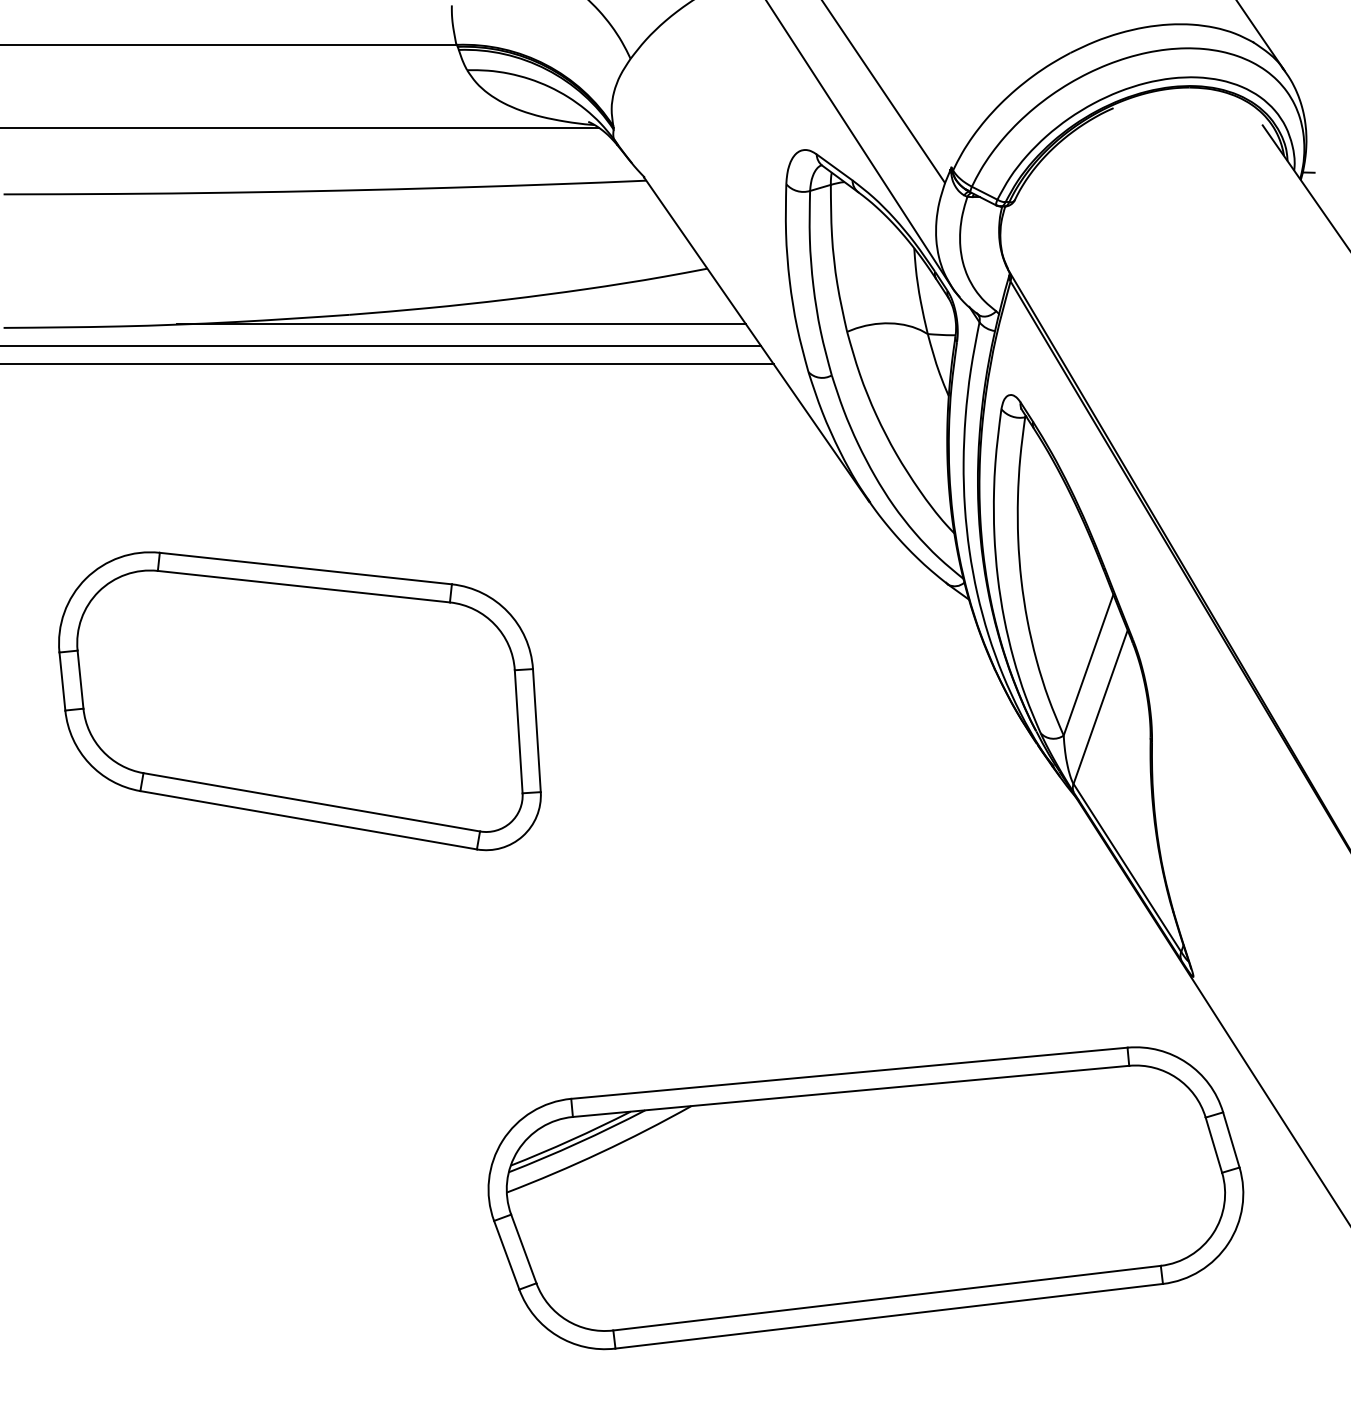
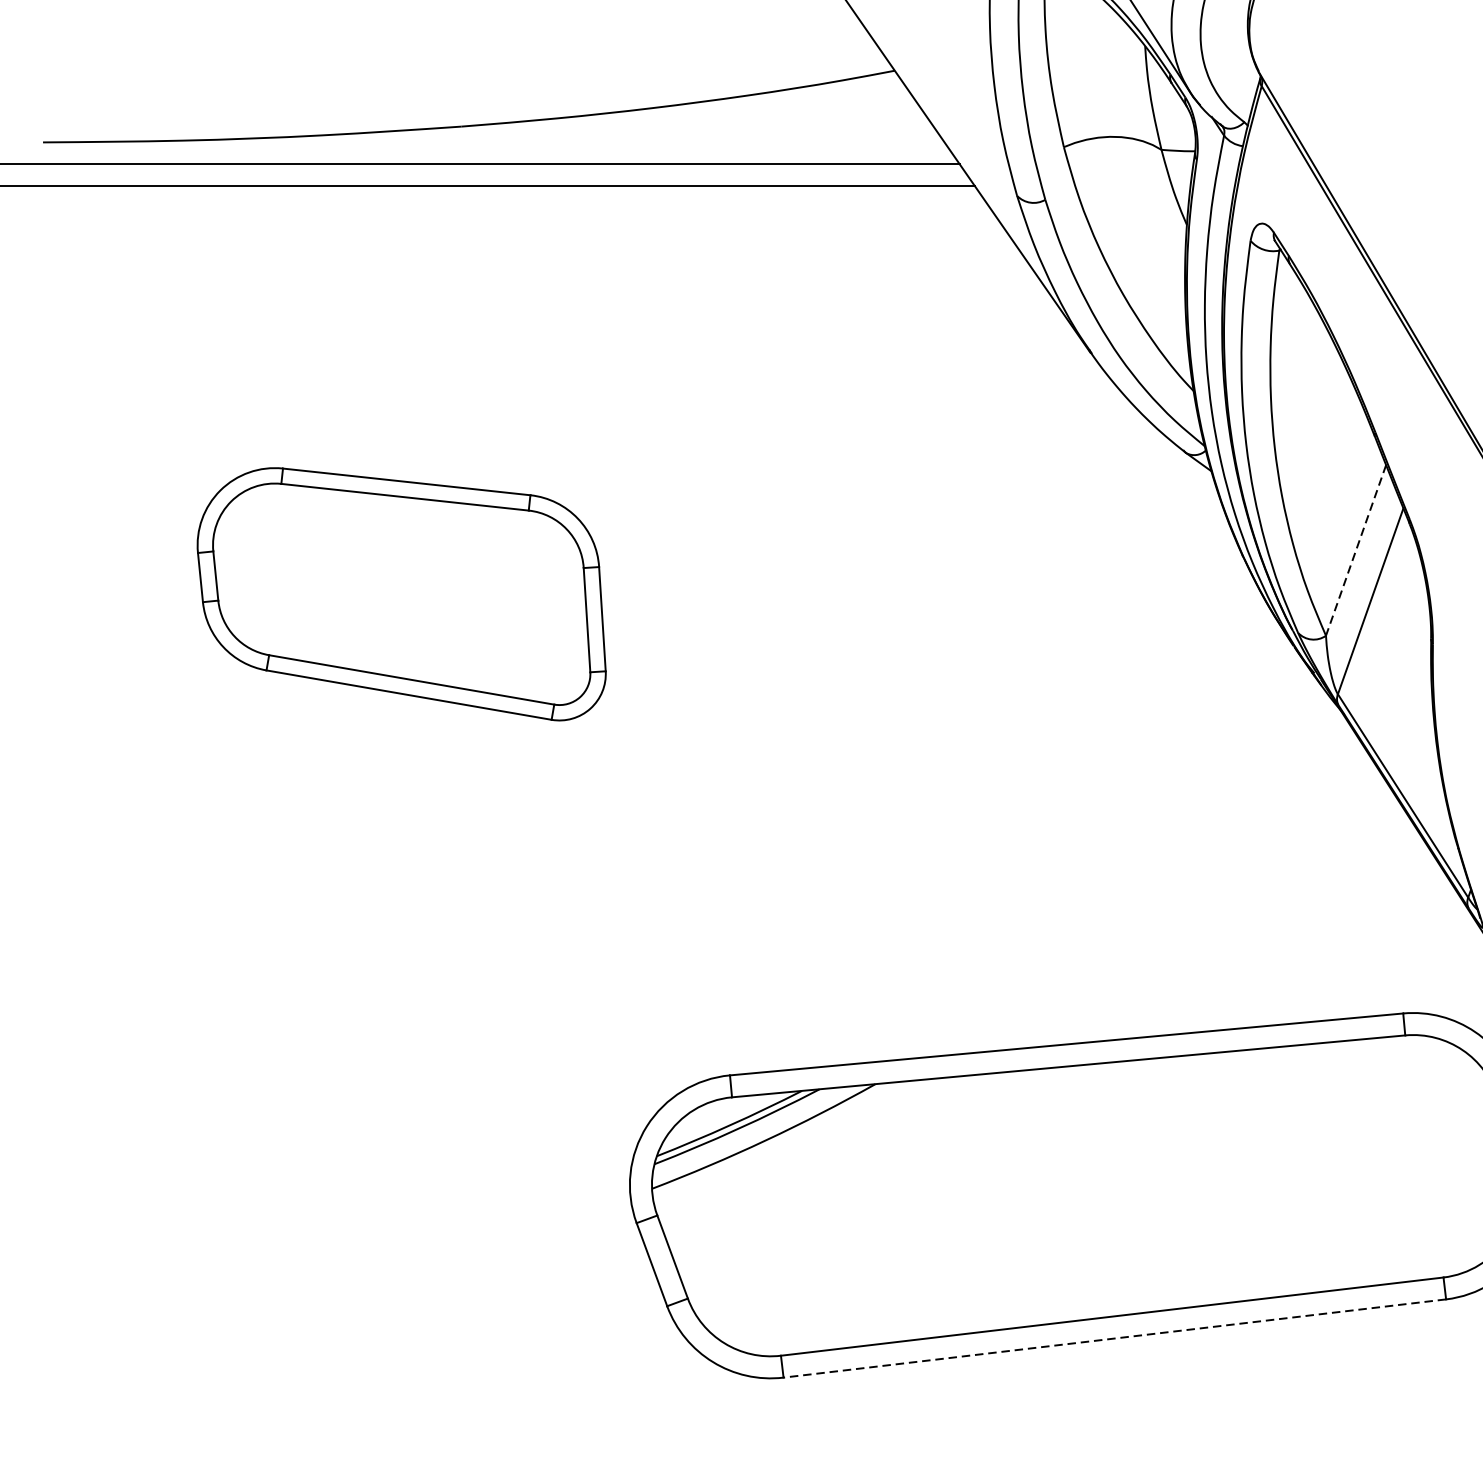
line: (461, 324) -> (597, 138), removed
line: (1088, 665) -> (1355, 550), solid -> dashed
part: (299, 701) -> (401, 594), size x0.7
line: (889, 1316) -> (1115, 1338), solid -> dashed

